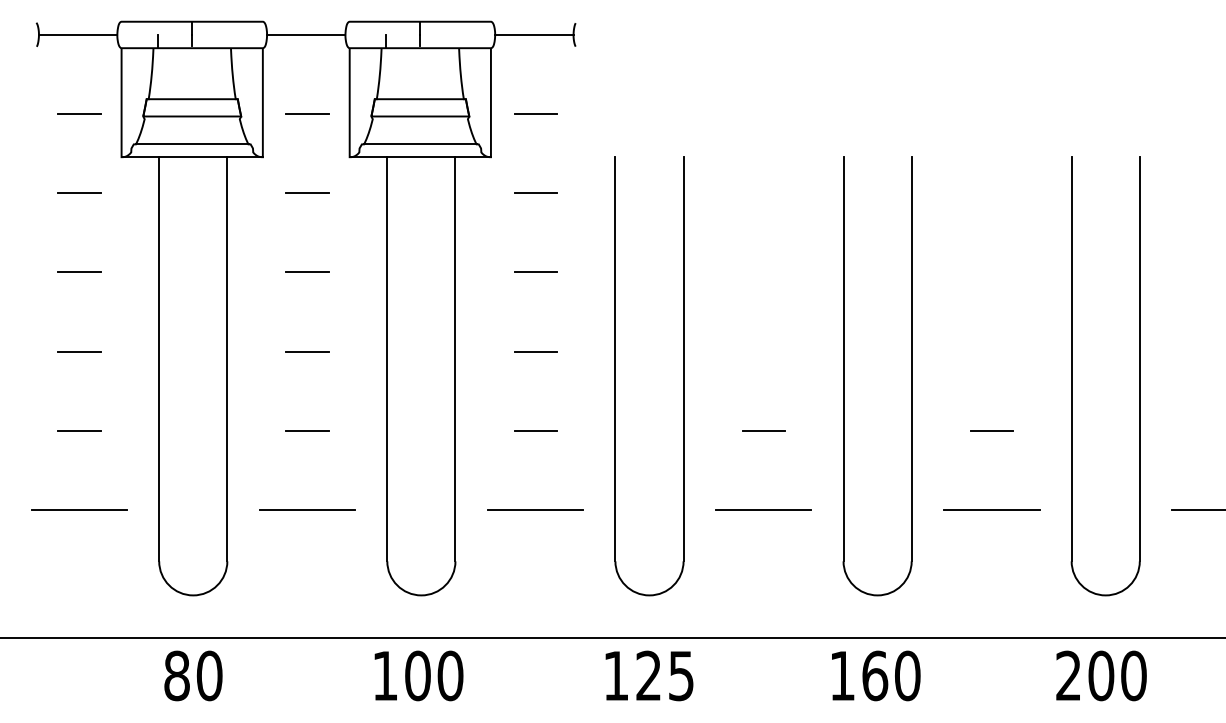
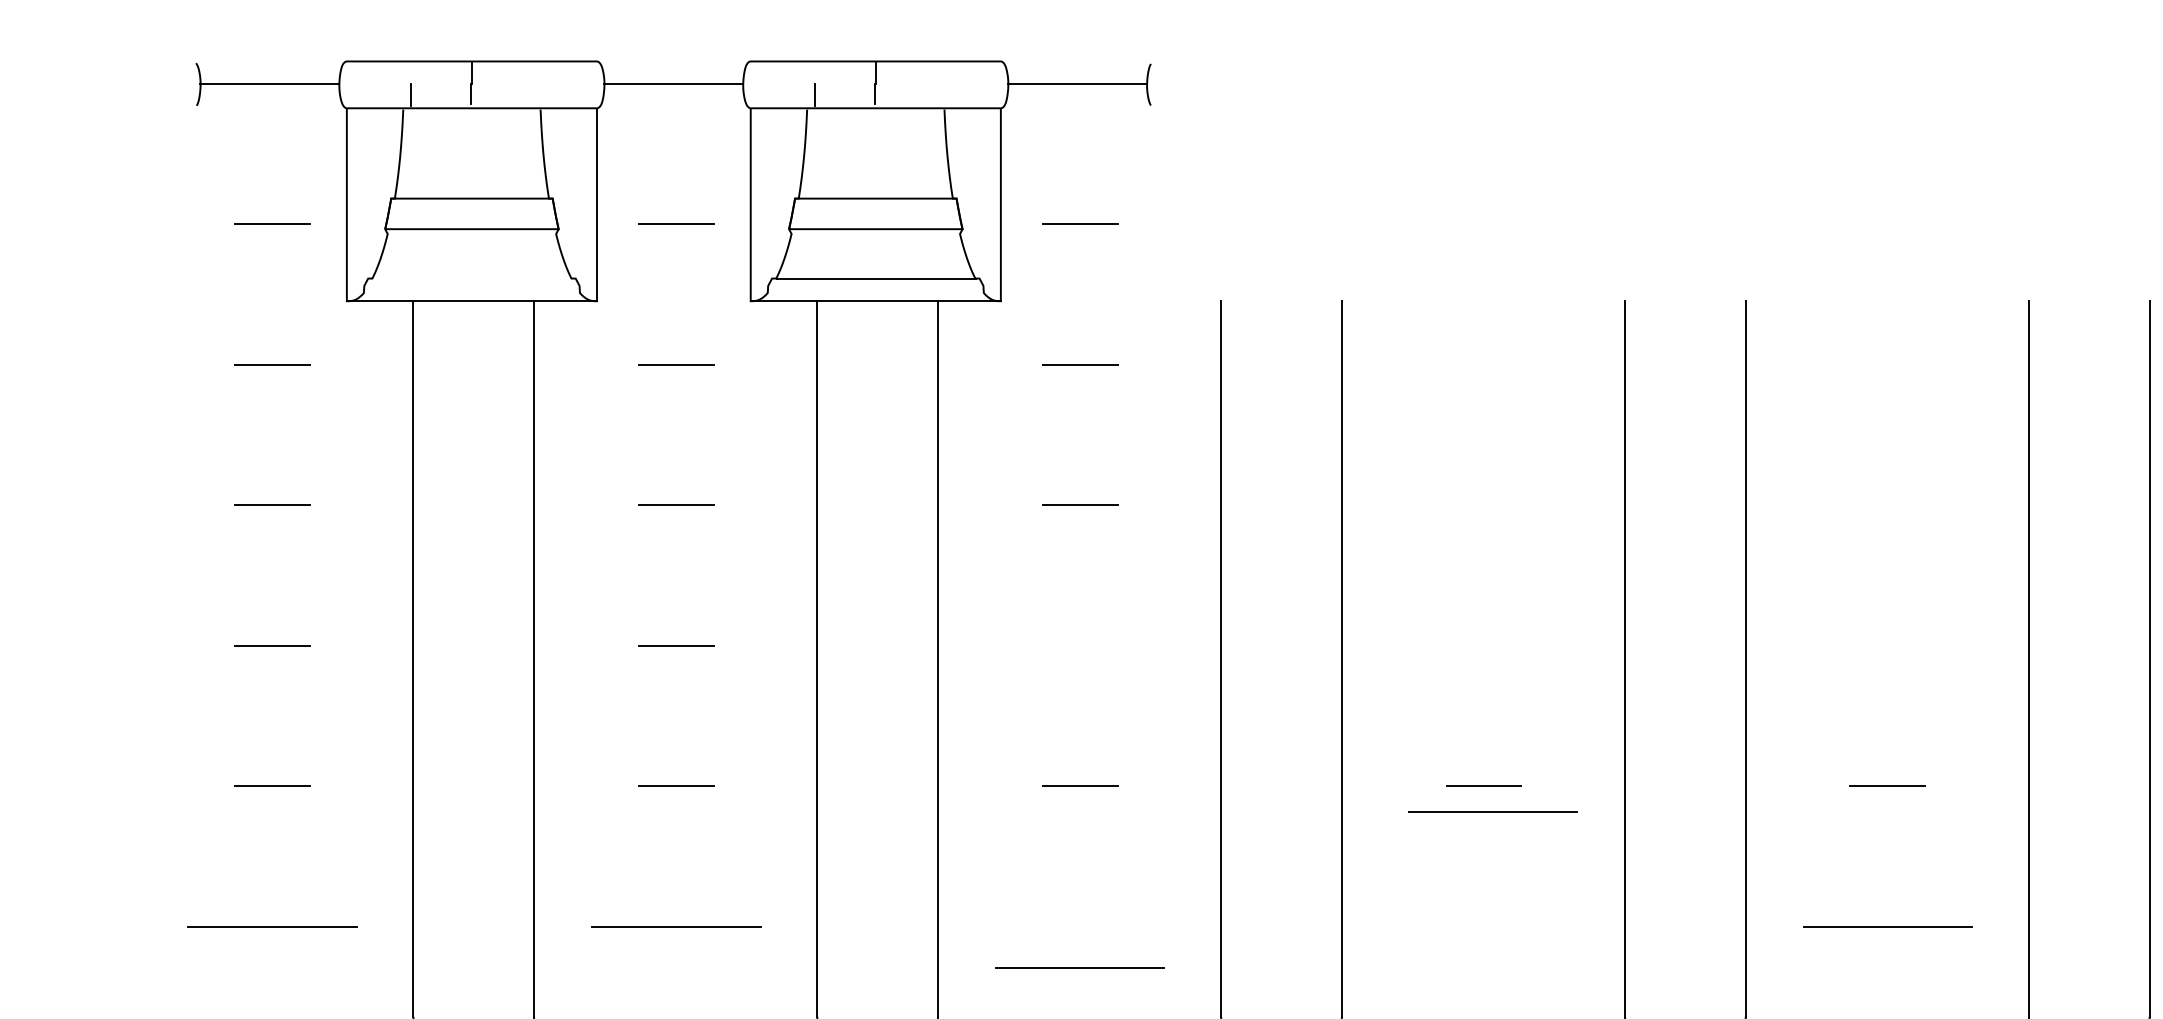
line: (192, 144) -> (472, 278), removed
line: (535, 351) -> (1079, 645), removed
line: (535, 509) -> (1079, 965), moved
line: (763, 509) -> (1492, 809), moved

